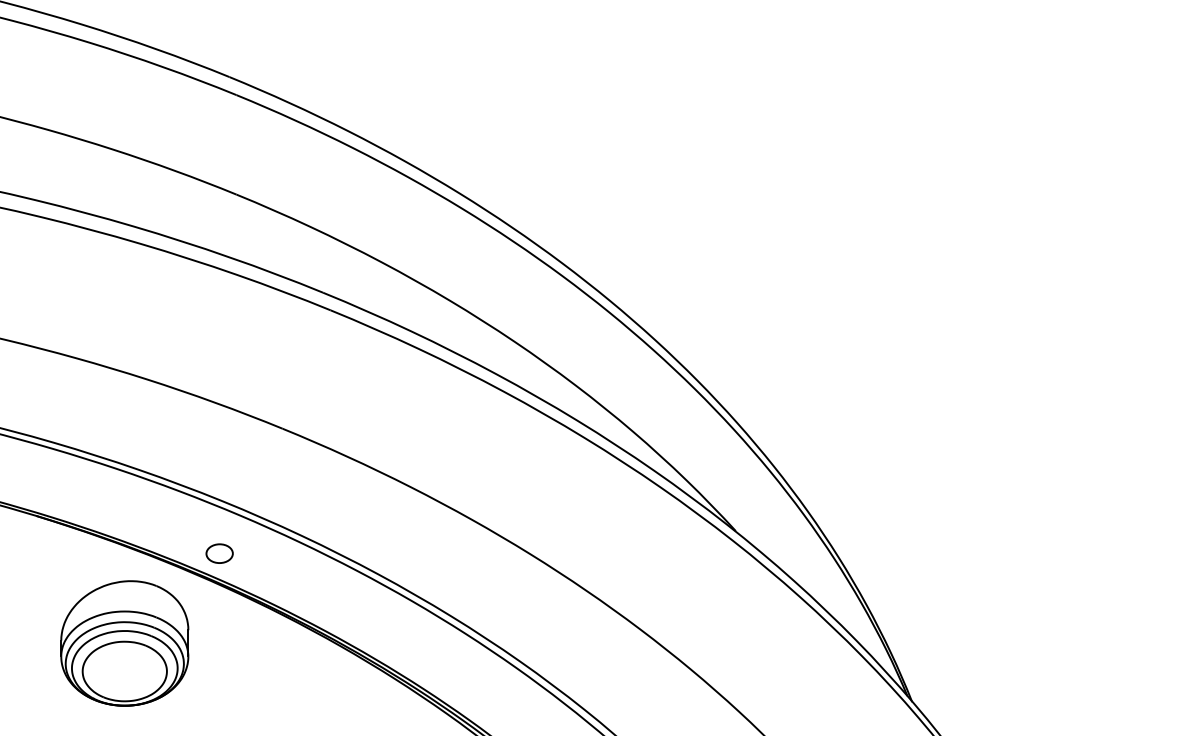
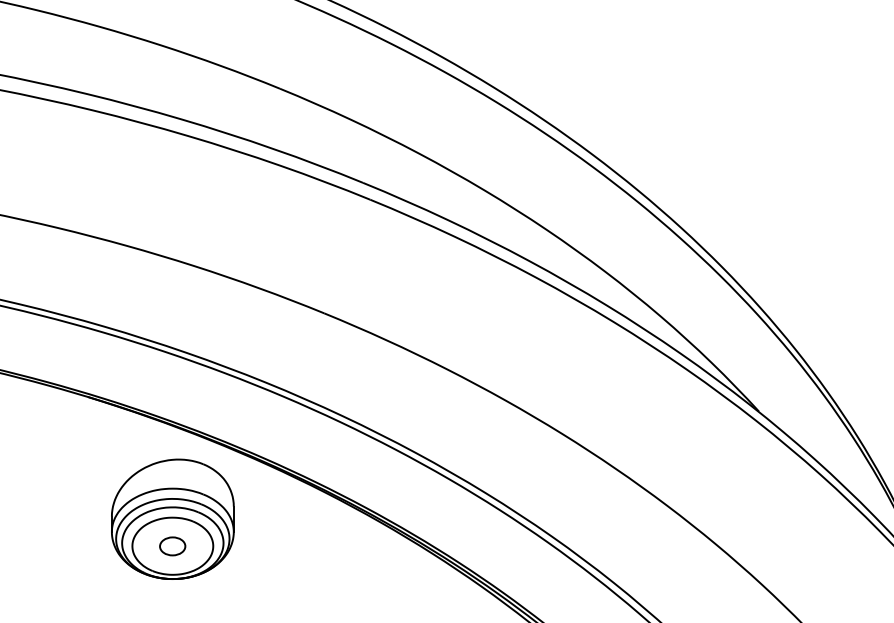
part: (219, 553) -> (172, 546), moved

